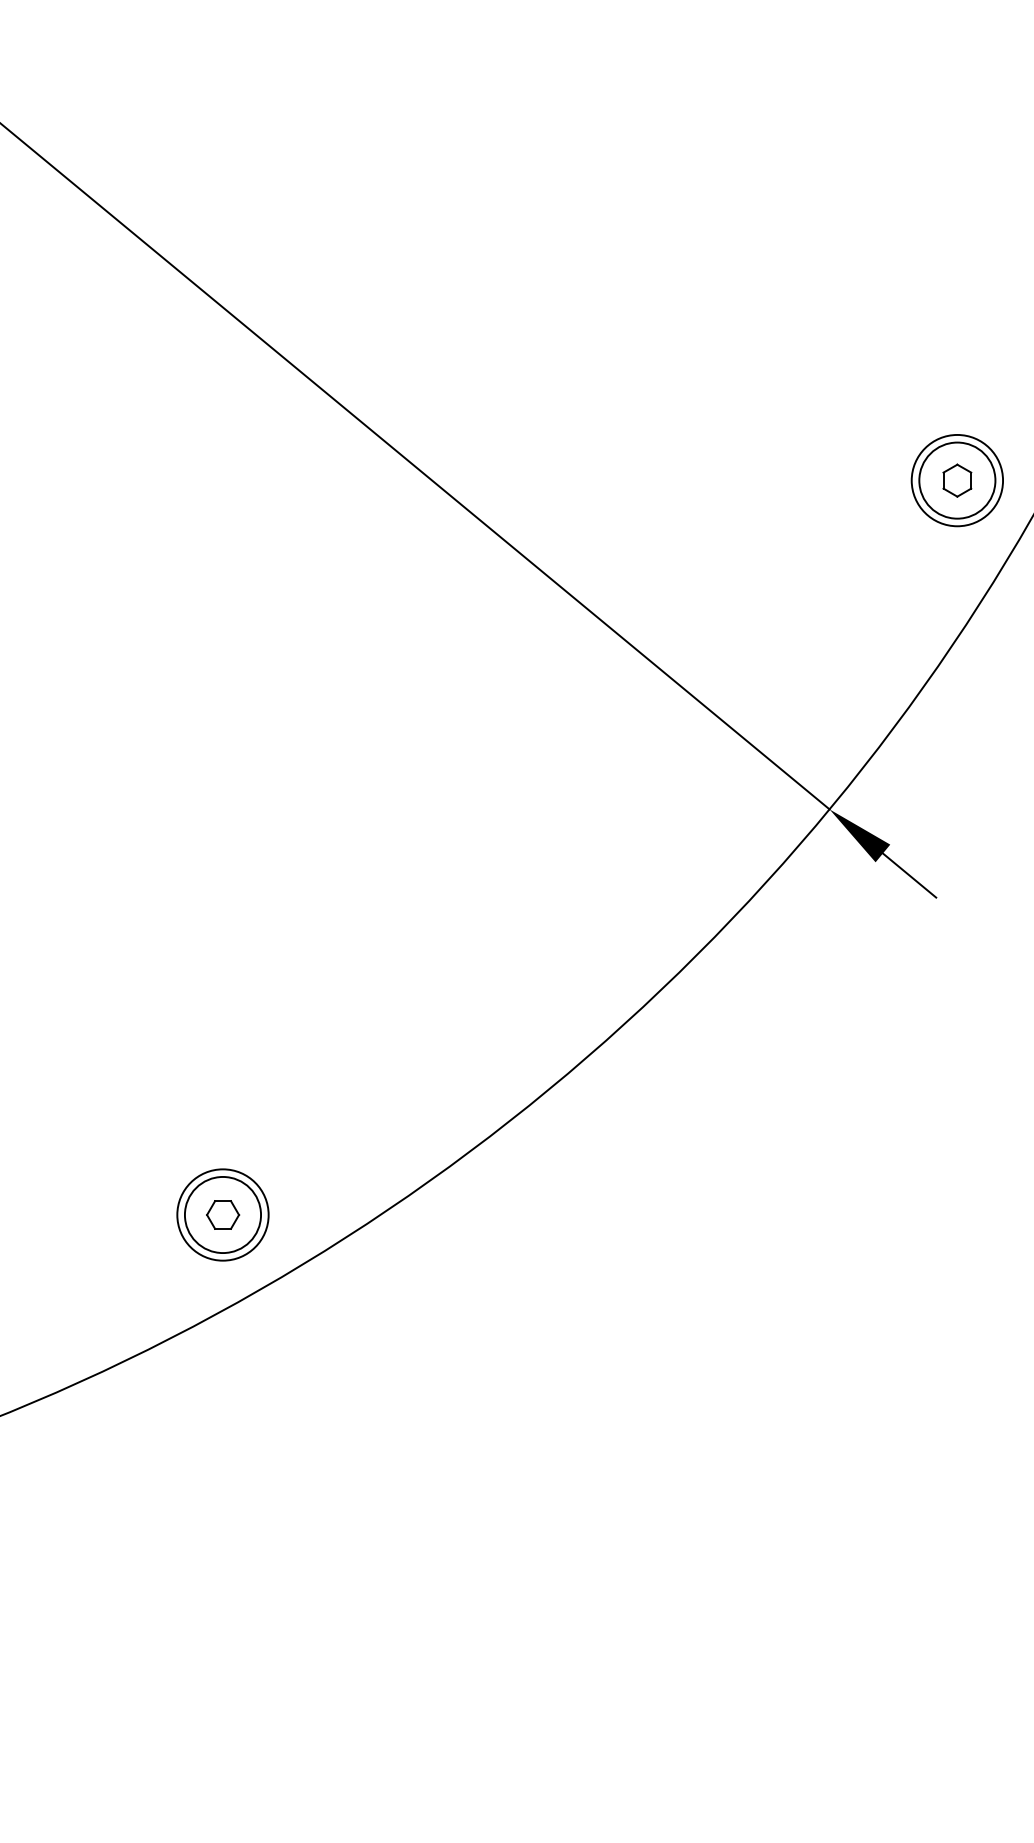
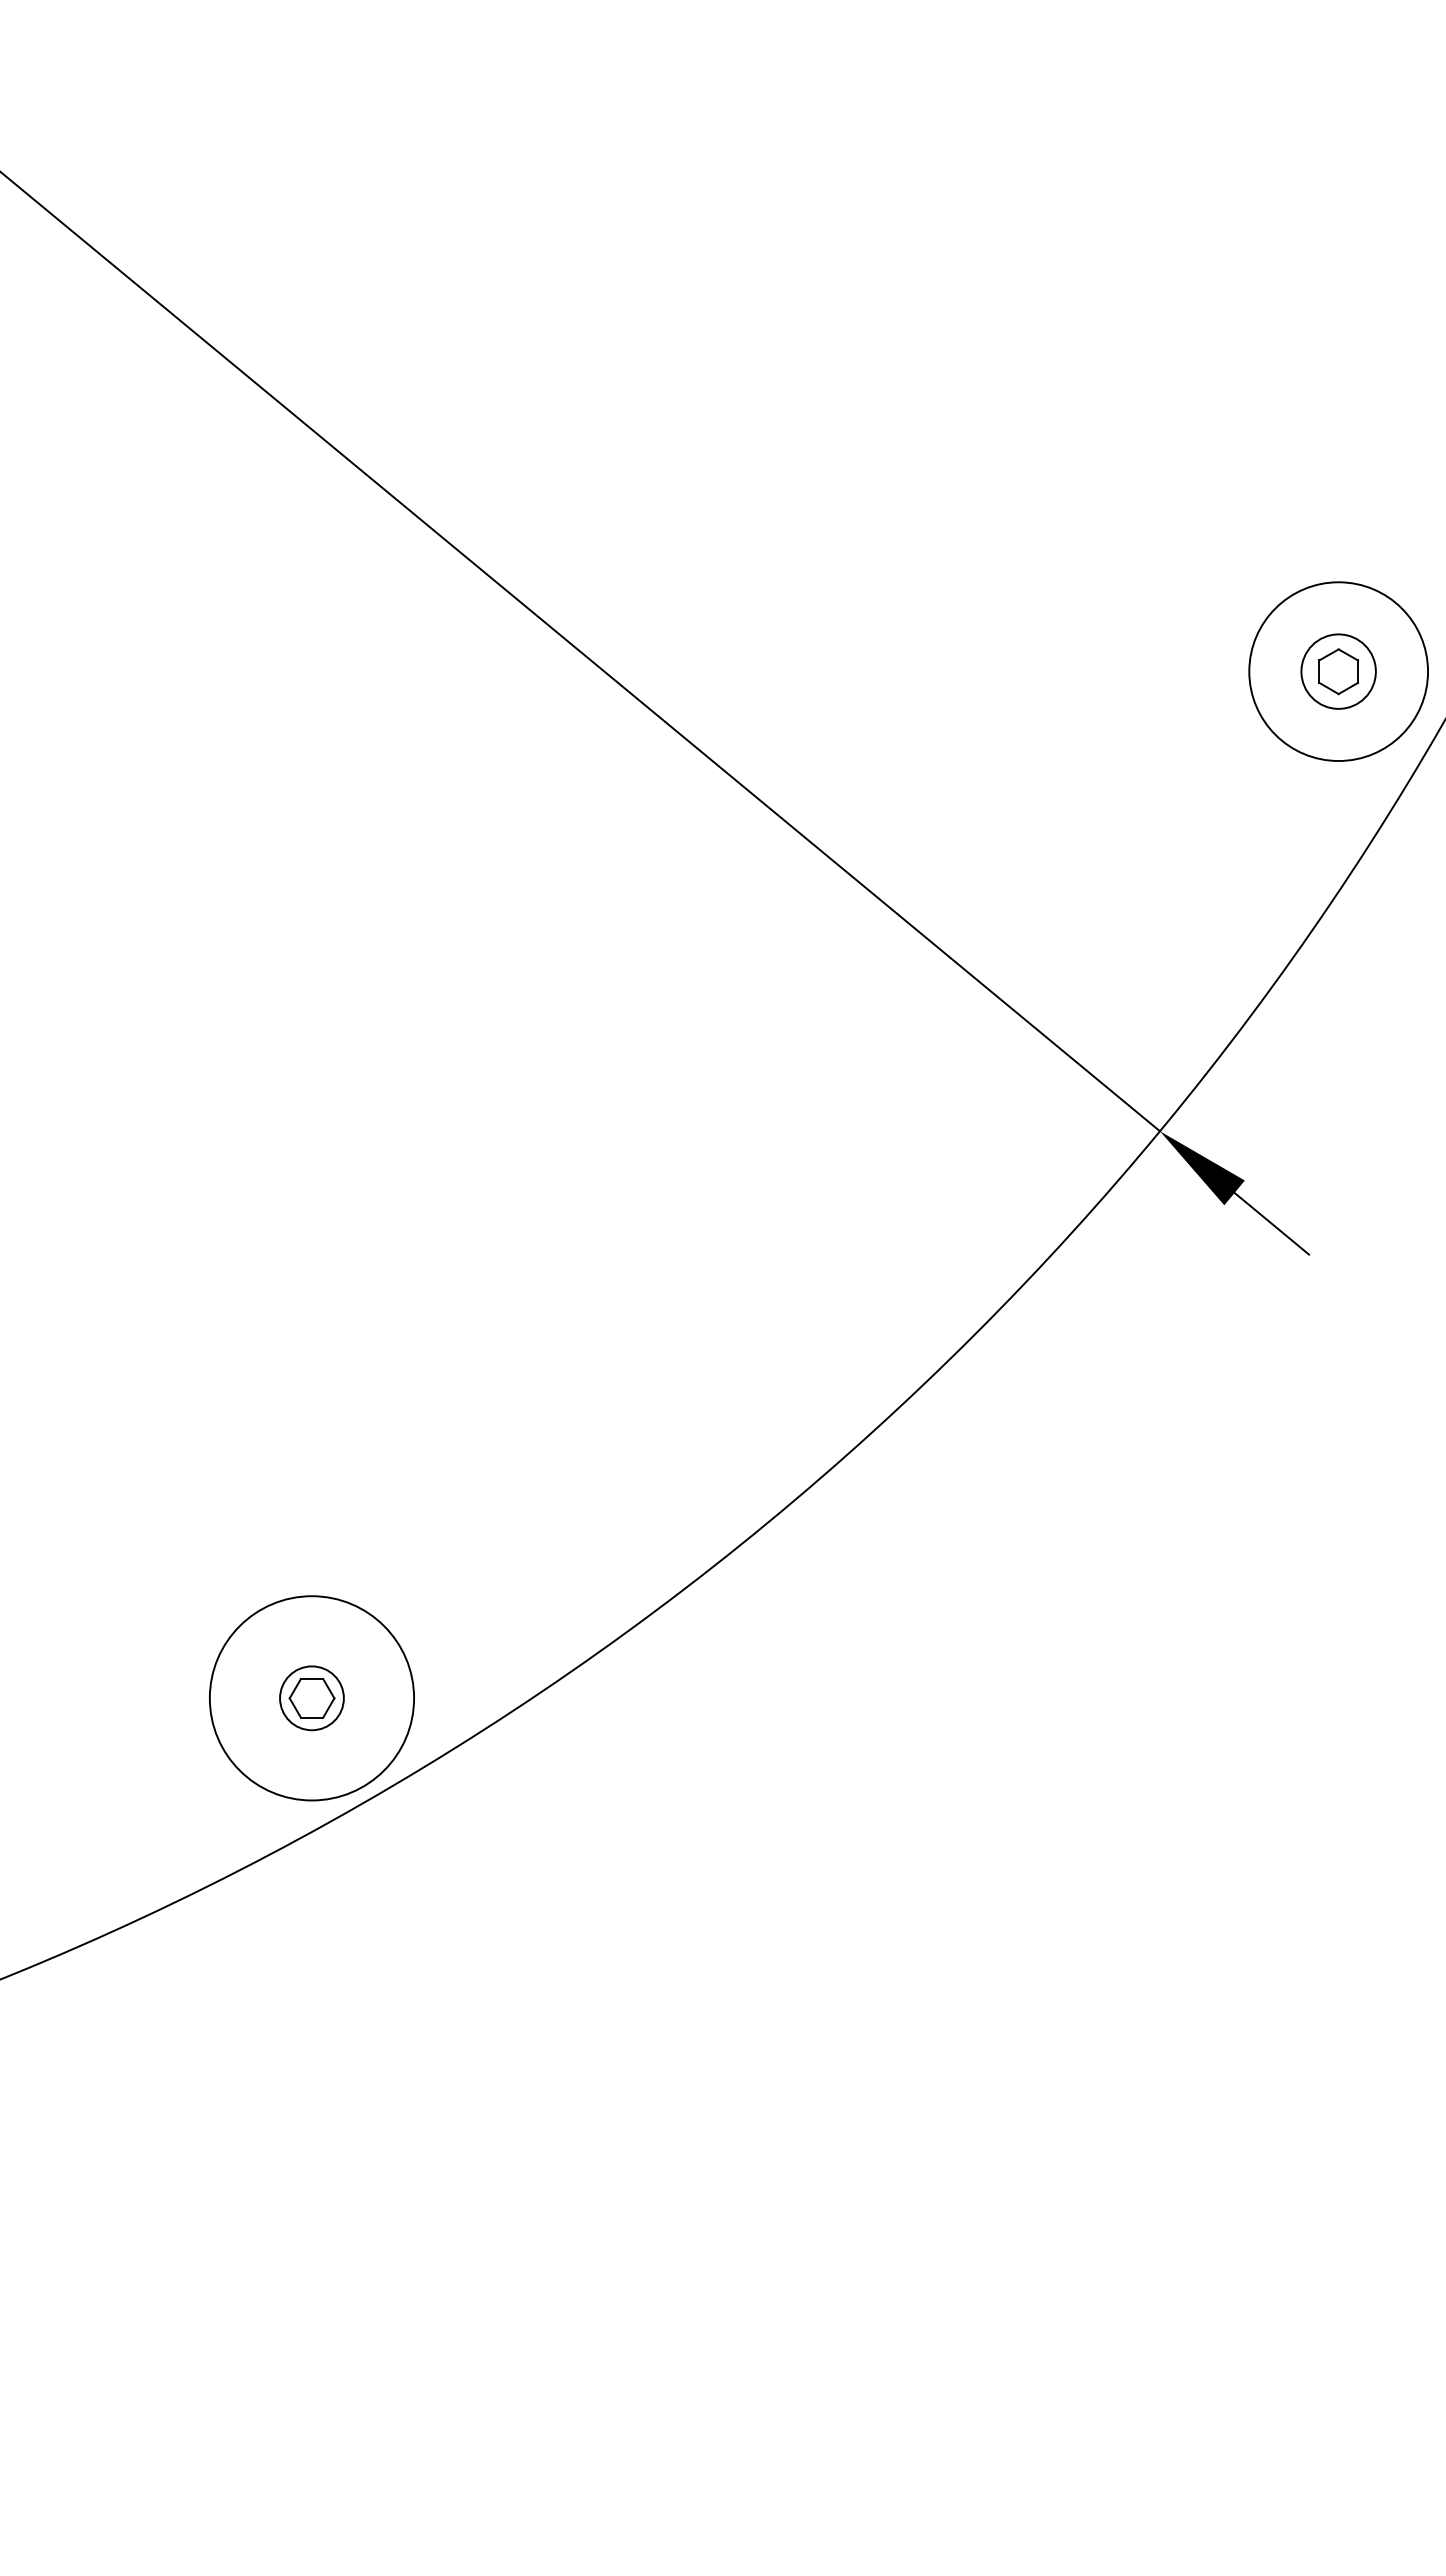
circle: (957, 480) -> (1338, 671), size x0.7
circle: (957, 480) -> (1338, 671), size x1.4
circle: (222, 1215) -> (311, 1698), size x0.6
circle: (222, 1215) -> (311, 1698), size x1.6

